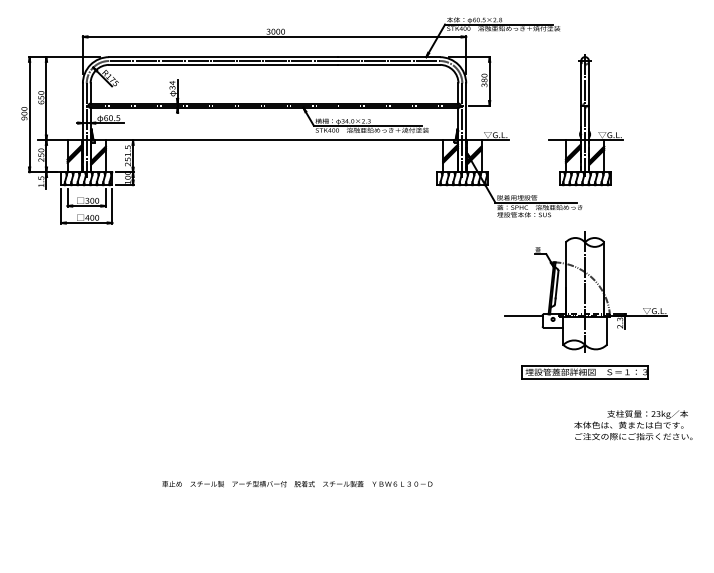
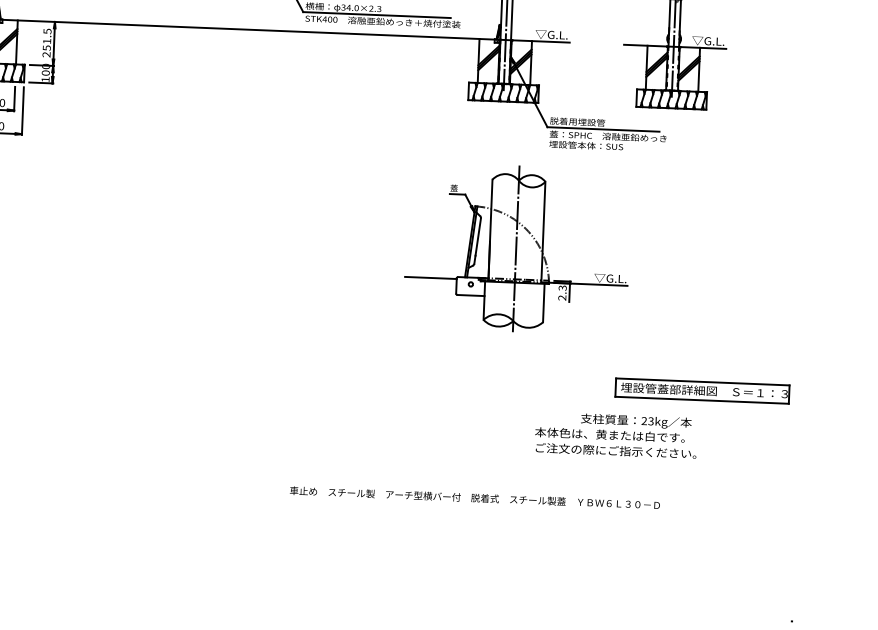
part: (585, 291) -> (516, 247), moved
part: (584, 372) -> (701, 391), moved
text: (633, 425) -> (616, 435), moved
text: (297, 484) -> (475, 498), moved

